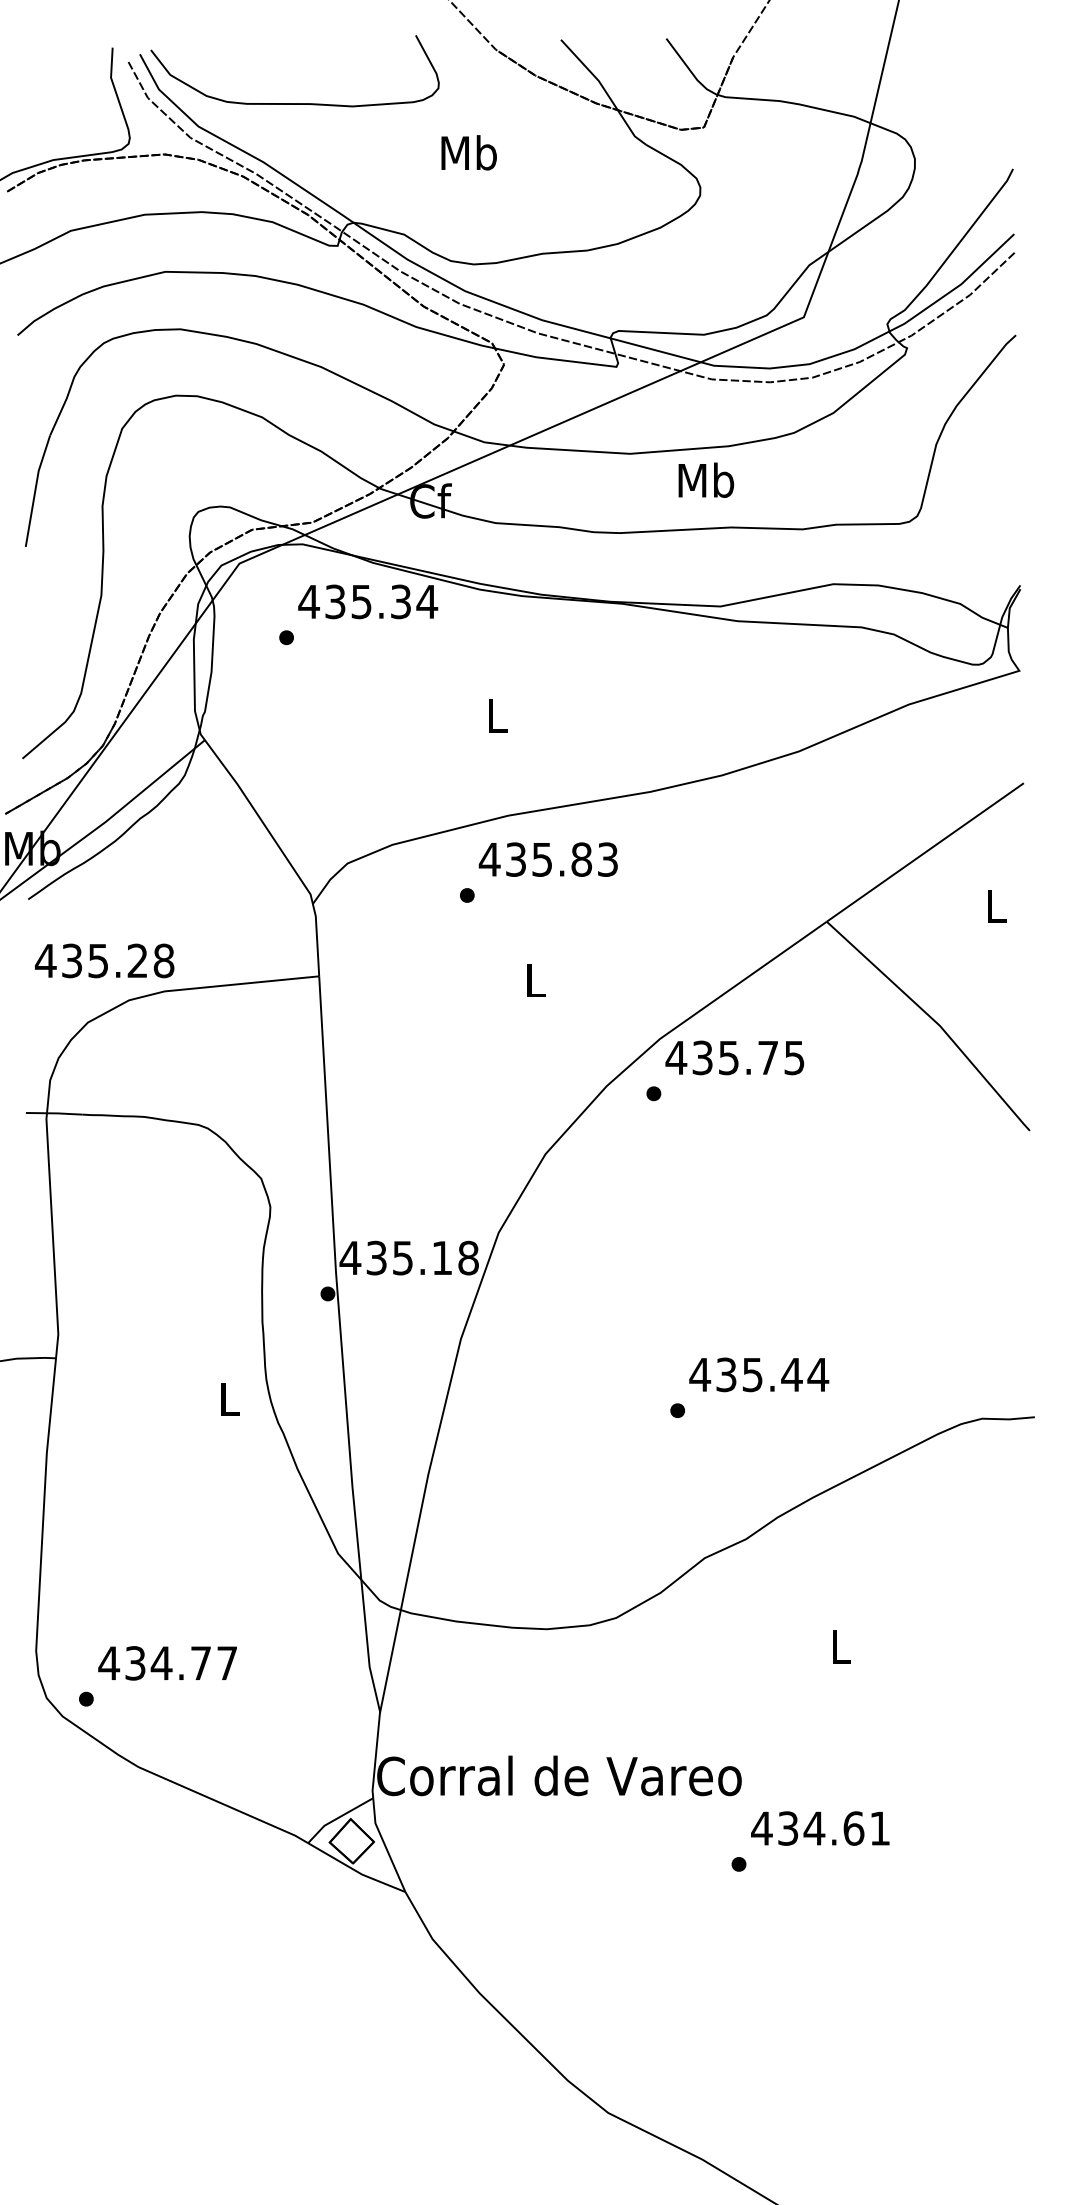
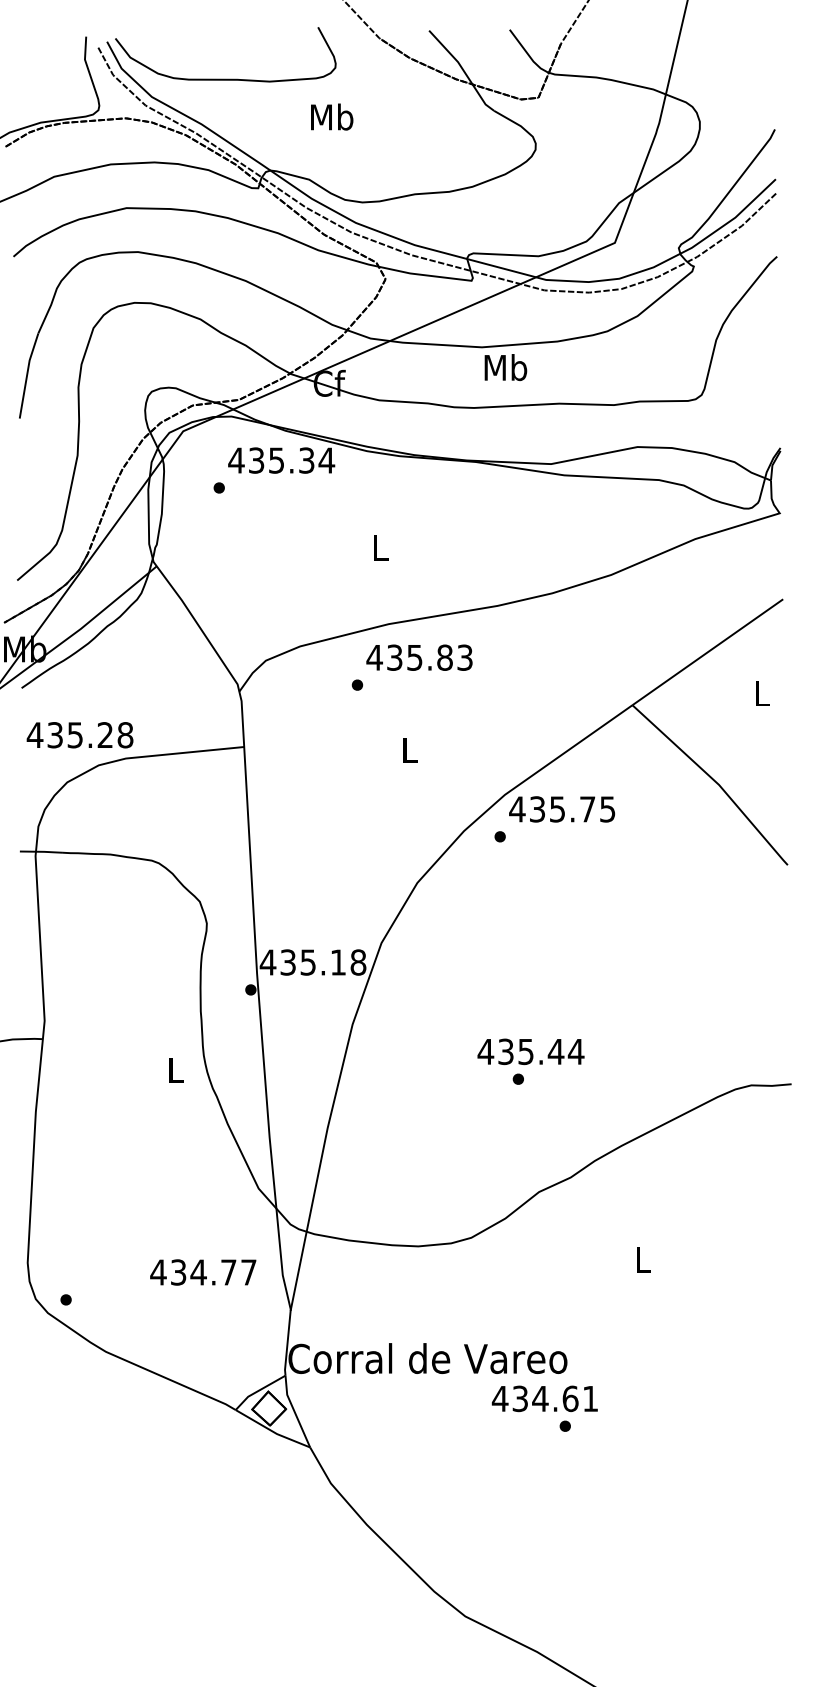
text: (468, 152) -> (331, 116), moved
text: (706, 479) -> (506, 366), moved
text: (759, 1374) -> (531, 1051), moved
text: (167, 1663) -> (203, 1272), moved
text: (820, 1828) -> (545, 1398), moved

